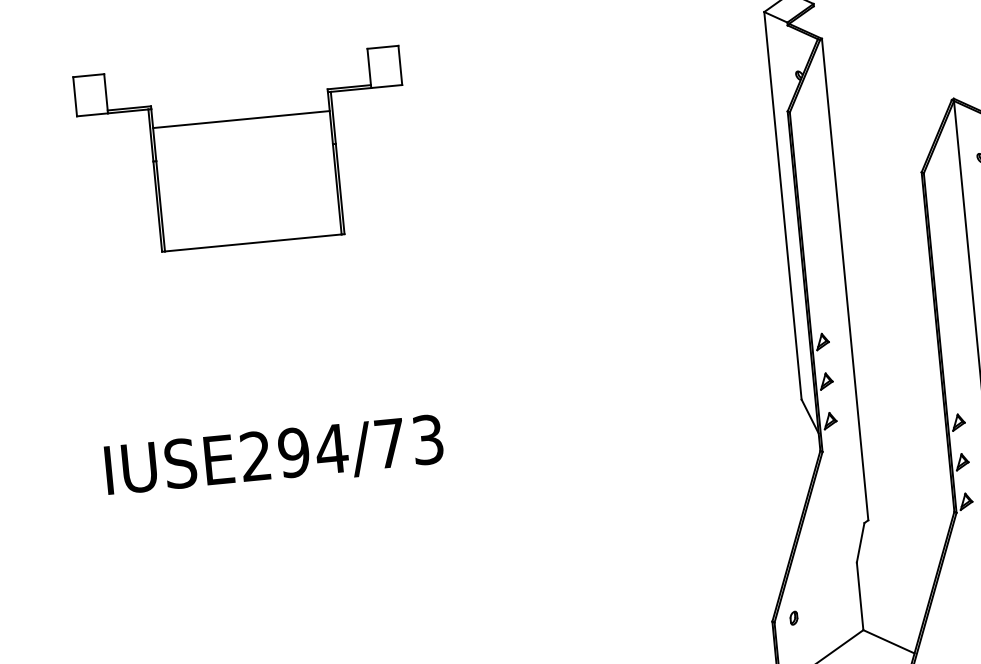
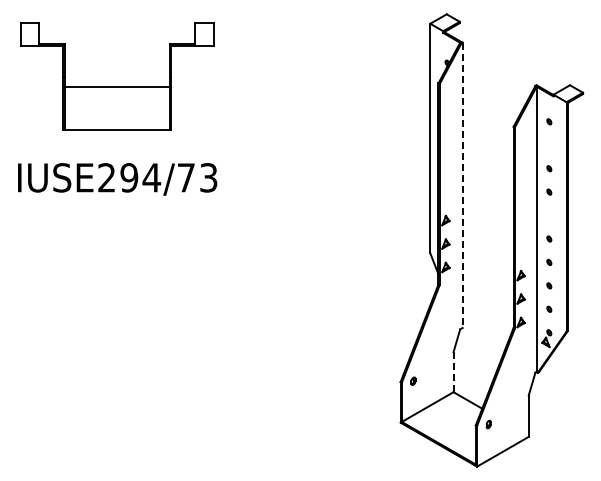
line: (241, 119) -> (117, 87), moved
line: (844, 279) -> (462, 185), solid -> dashed
text: (274, 457) -> (117, 179), moved
line: (859, 595) -> (453, 371), solid -> dashed

